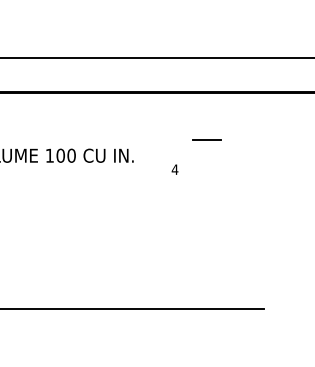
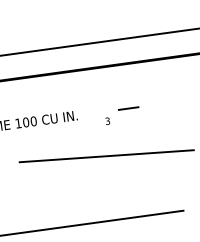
line: (206, 139) -> (128, 108), moved
text: (174, 169) -> (107, 121), 4 -> 3
line: (166, 218) -> (106, 156), added

